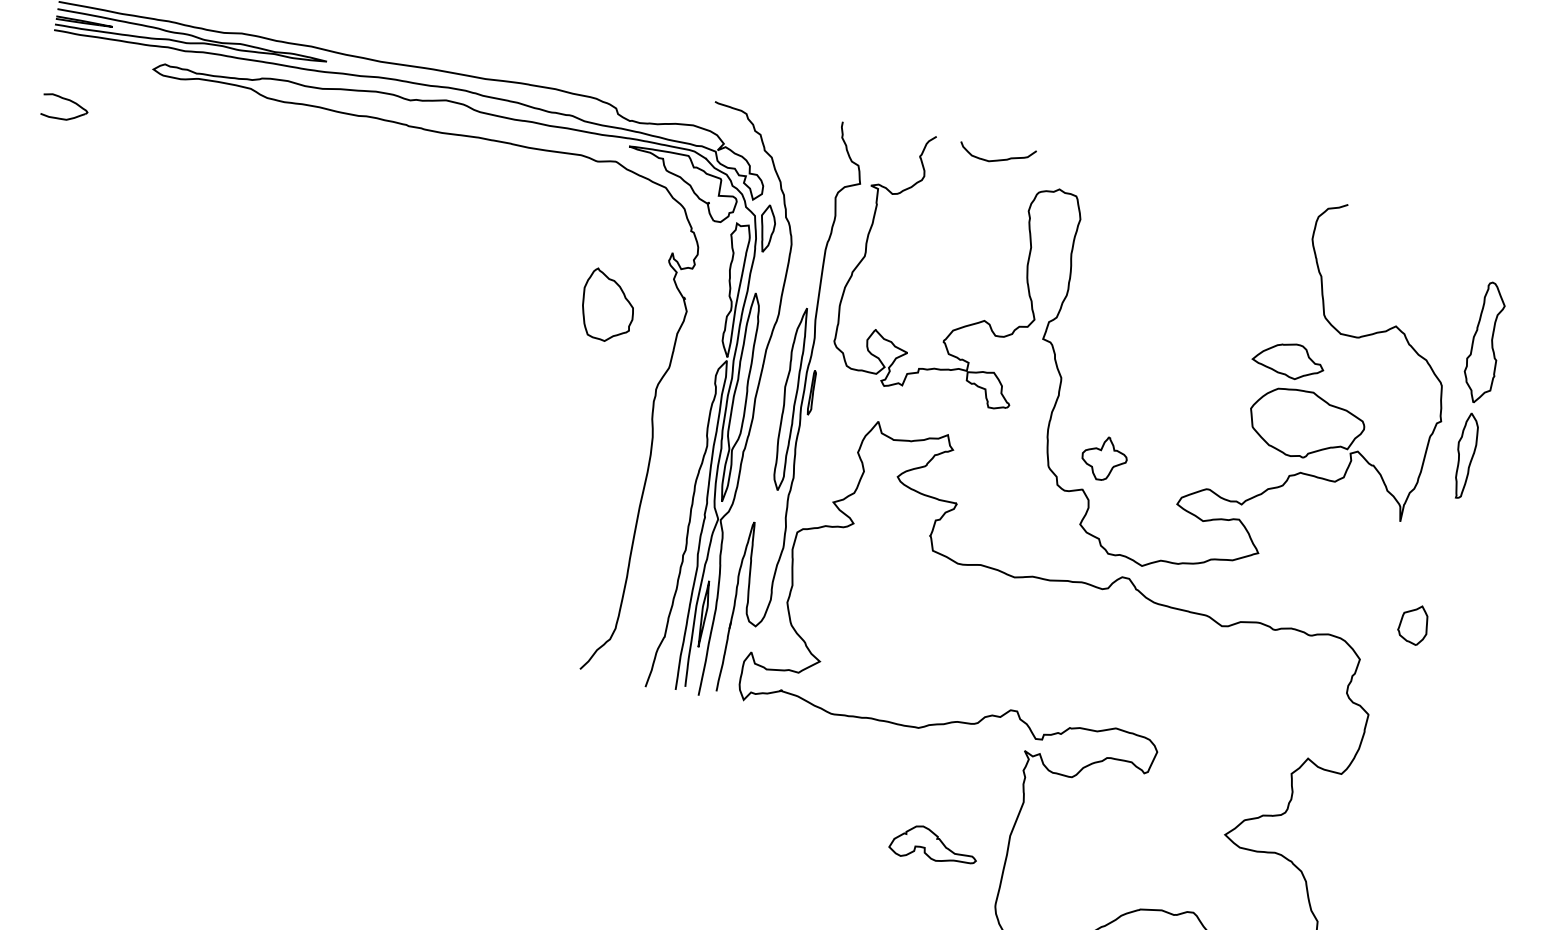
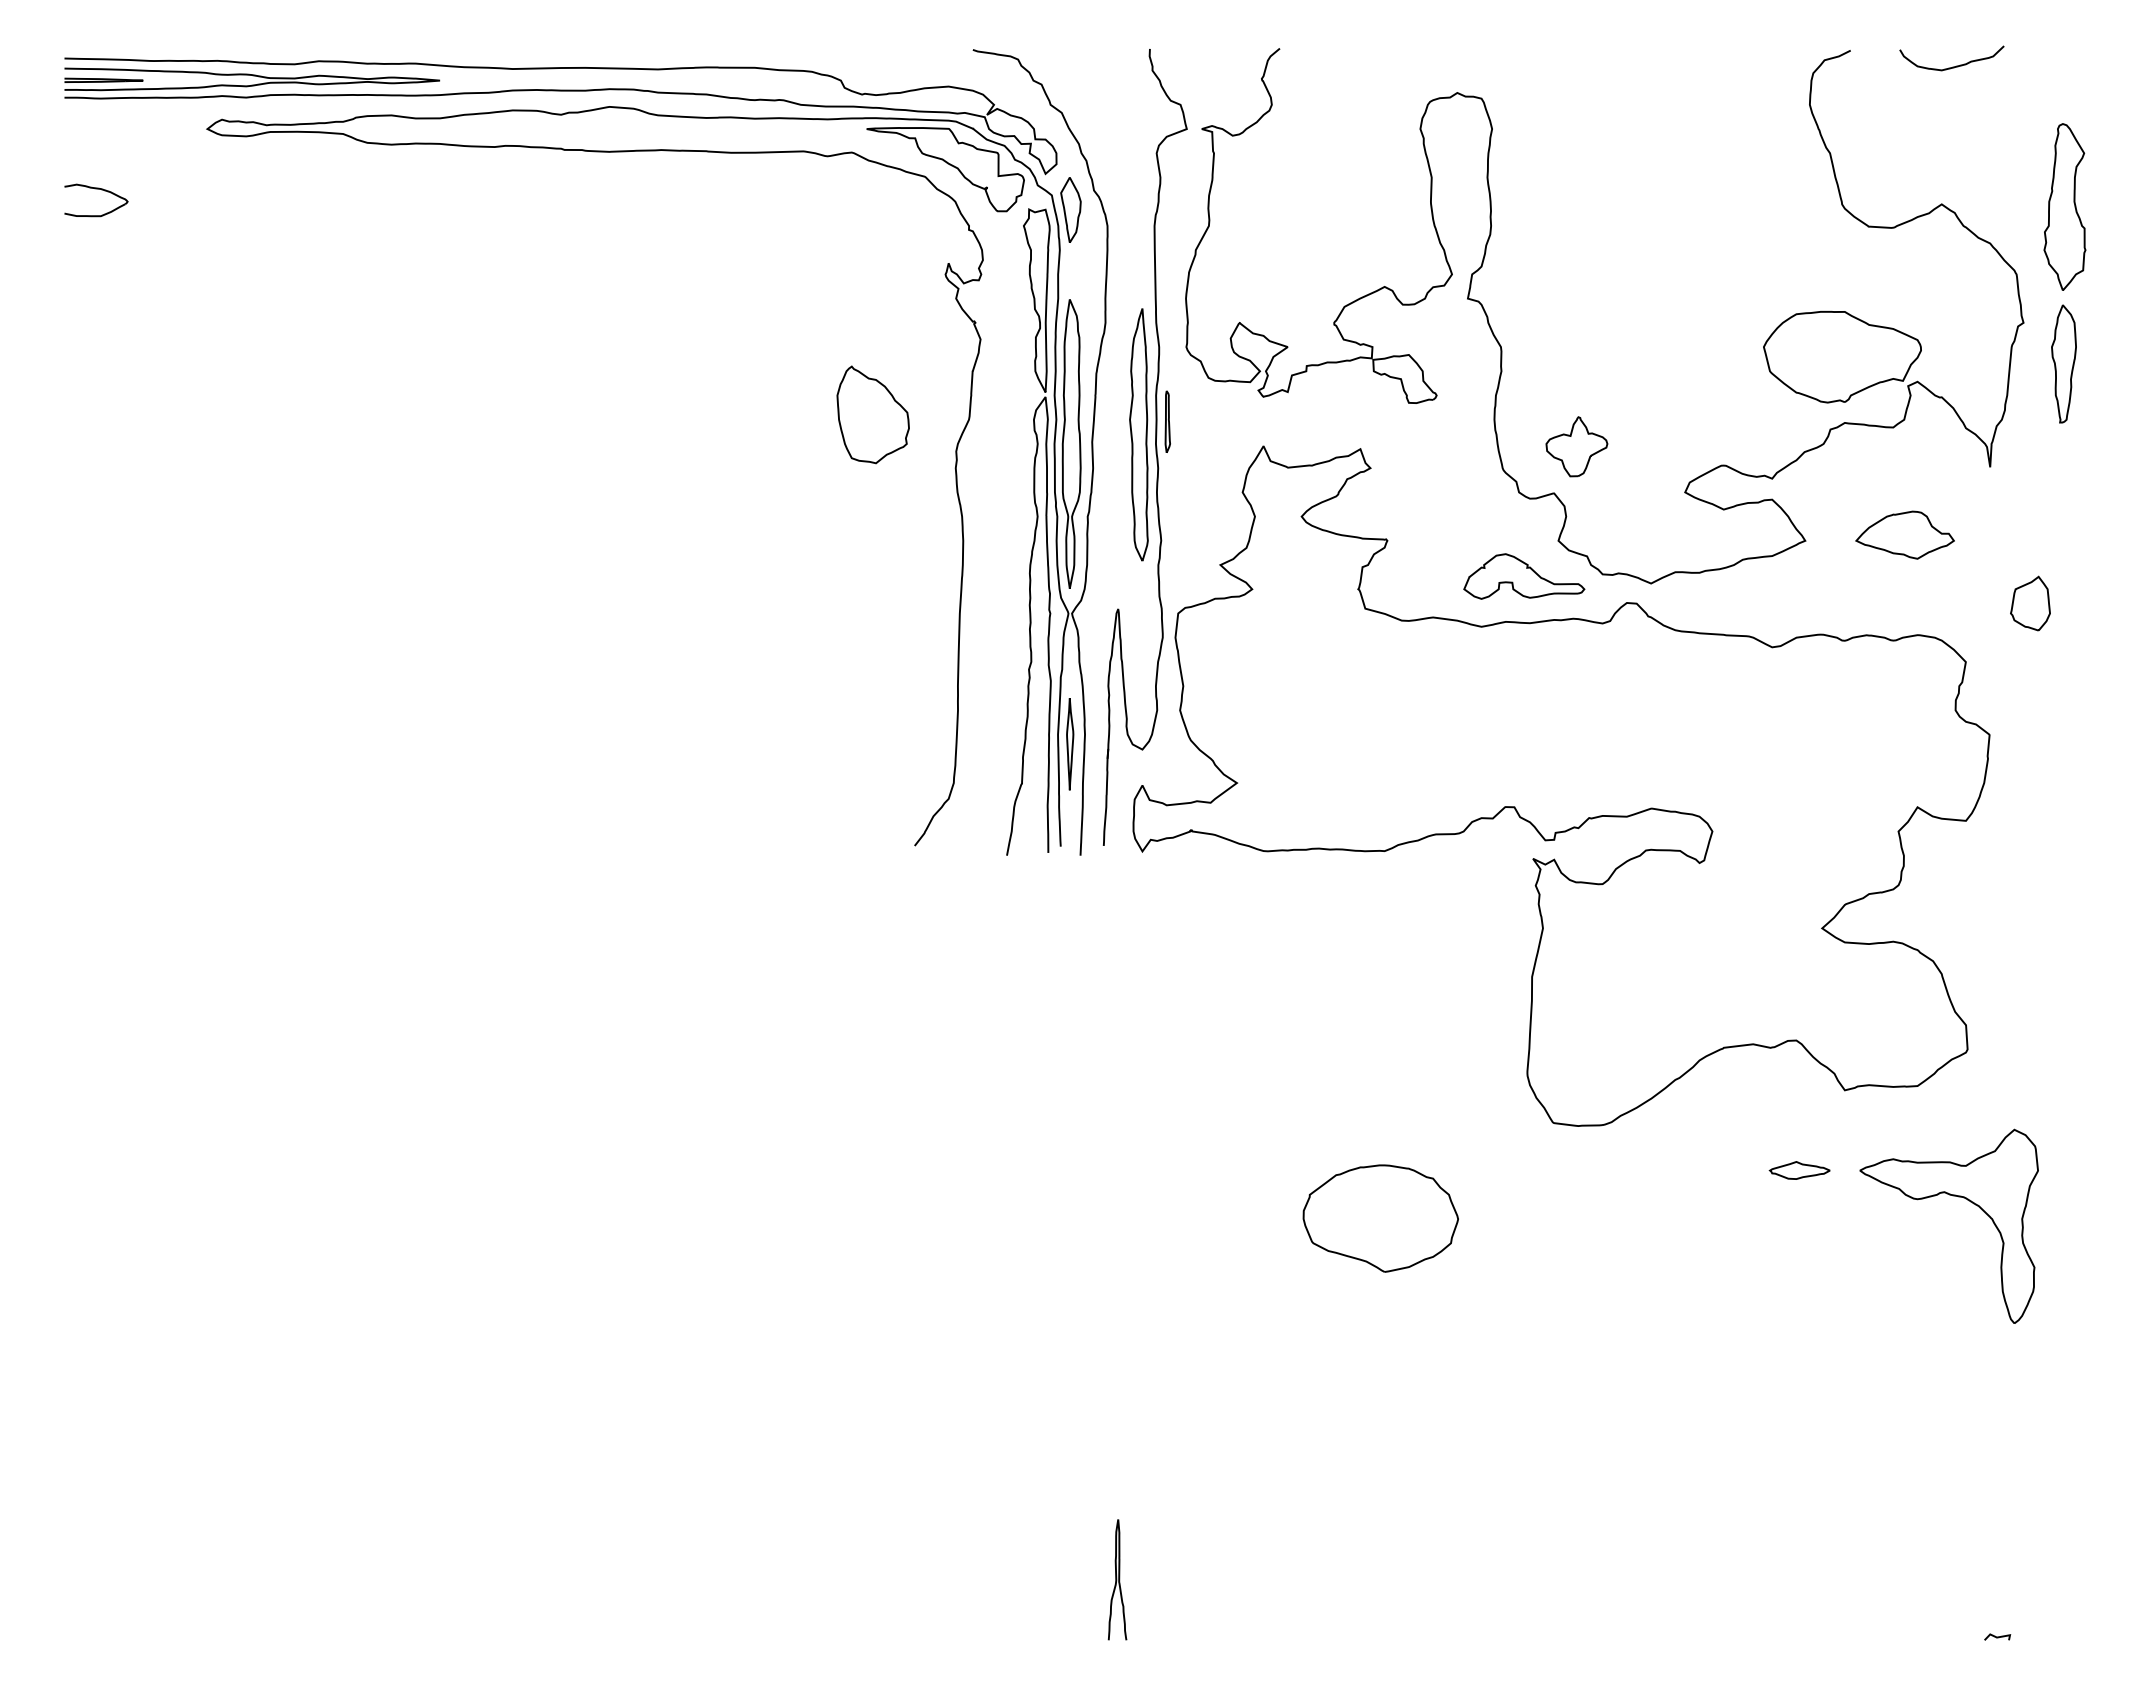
curve: (997, 159) -> (1952, 66), moved
part: (607, 305) -> (872, 414), moved
part: (1288, 360) -> (1904, 534), moved
part: (934, 844) -> (1524, 576), moved

